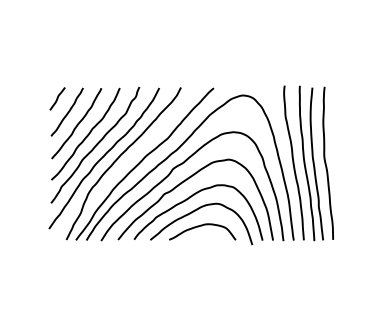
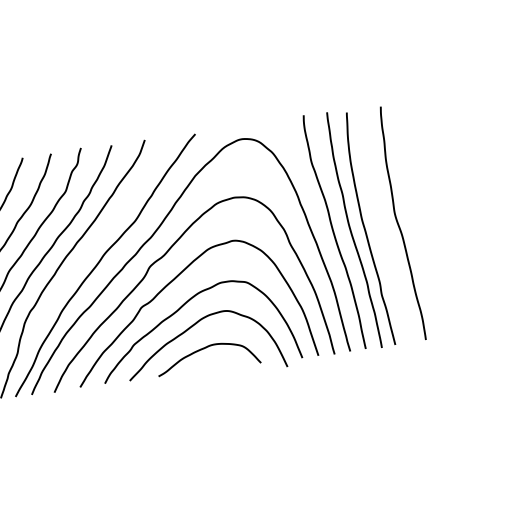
curve: (326, 162) -> (399, 222), moved

